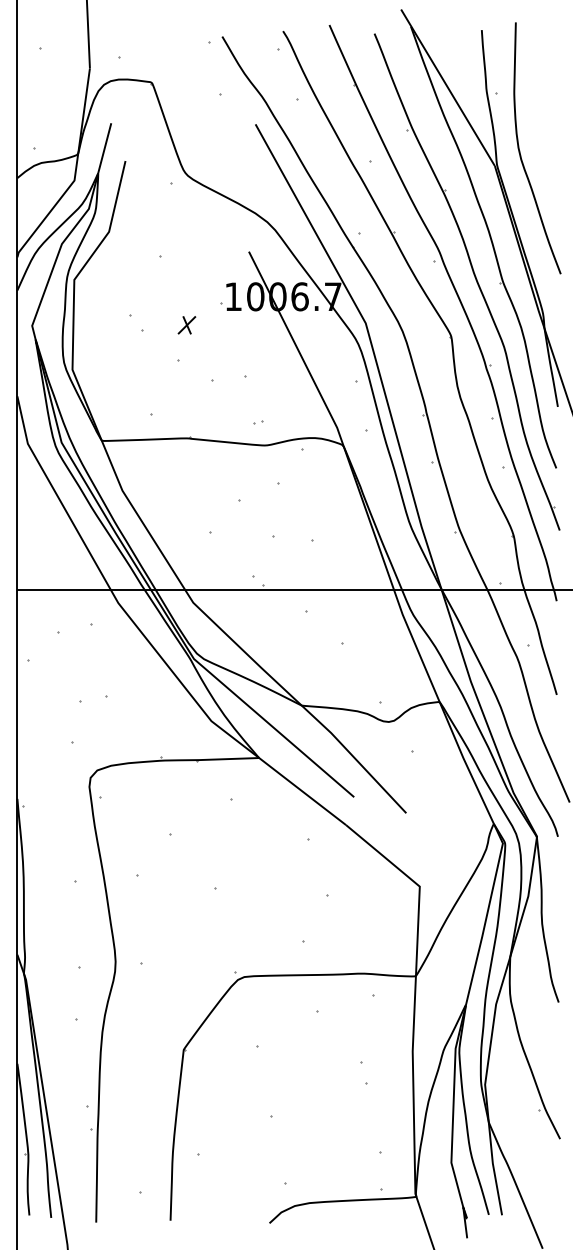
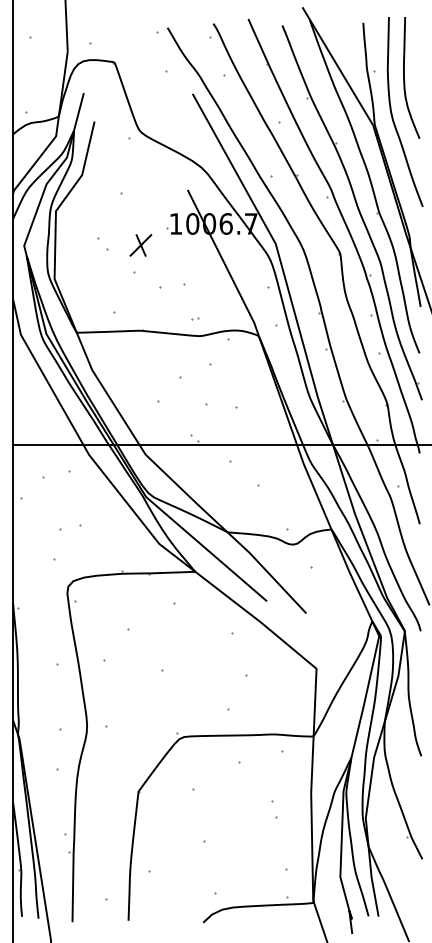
curve: (536, 102) -> (404, 77), added
part: (186, 325) -> (140, 245), size x1.67

